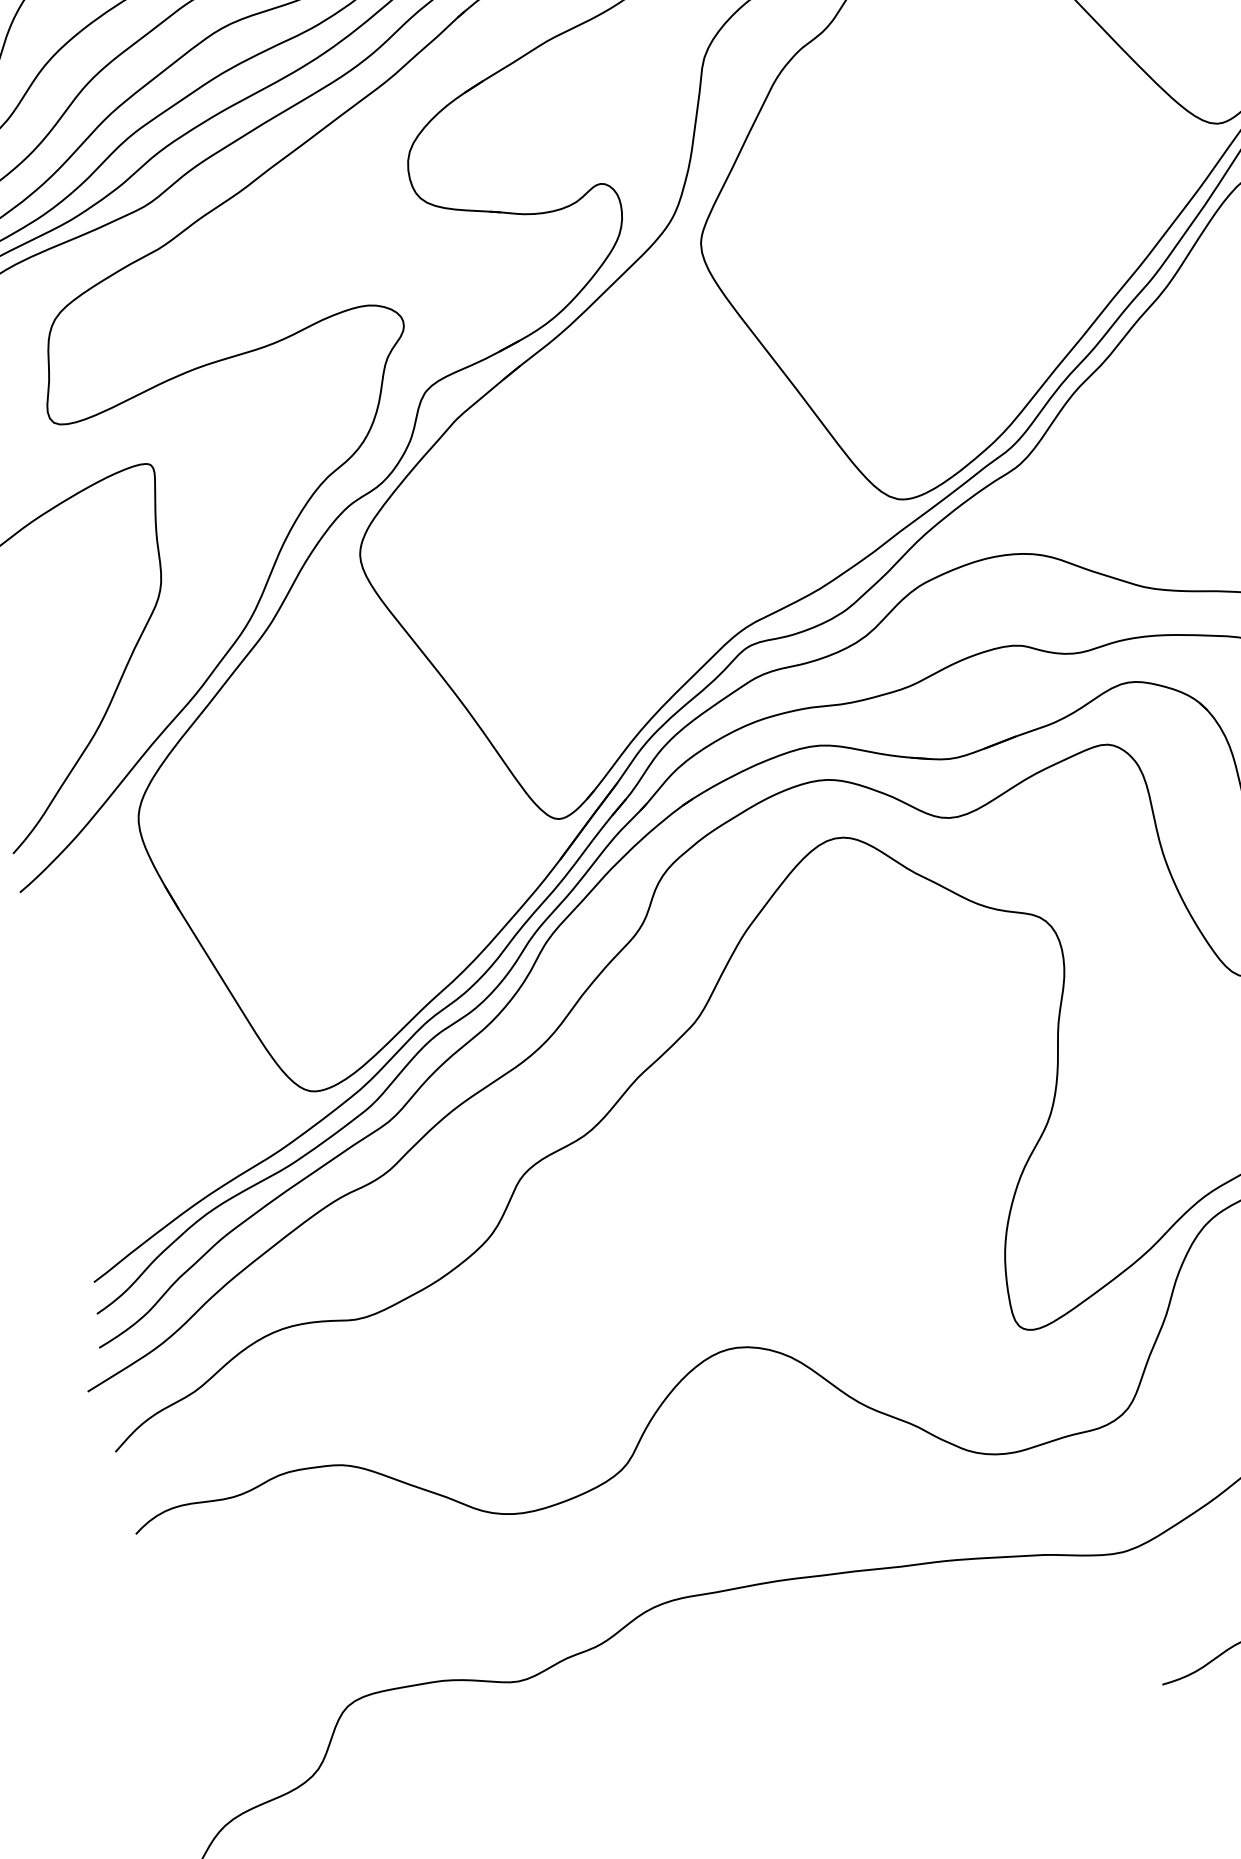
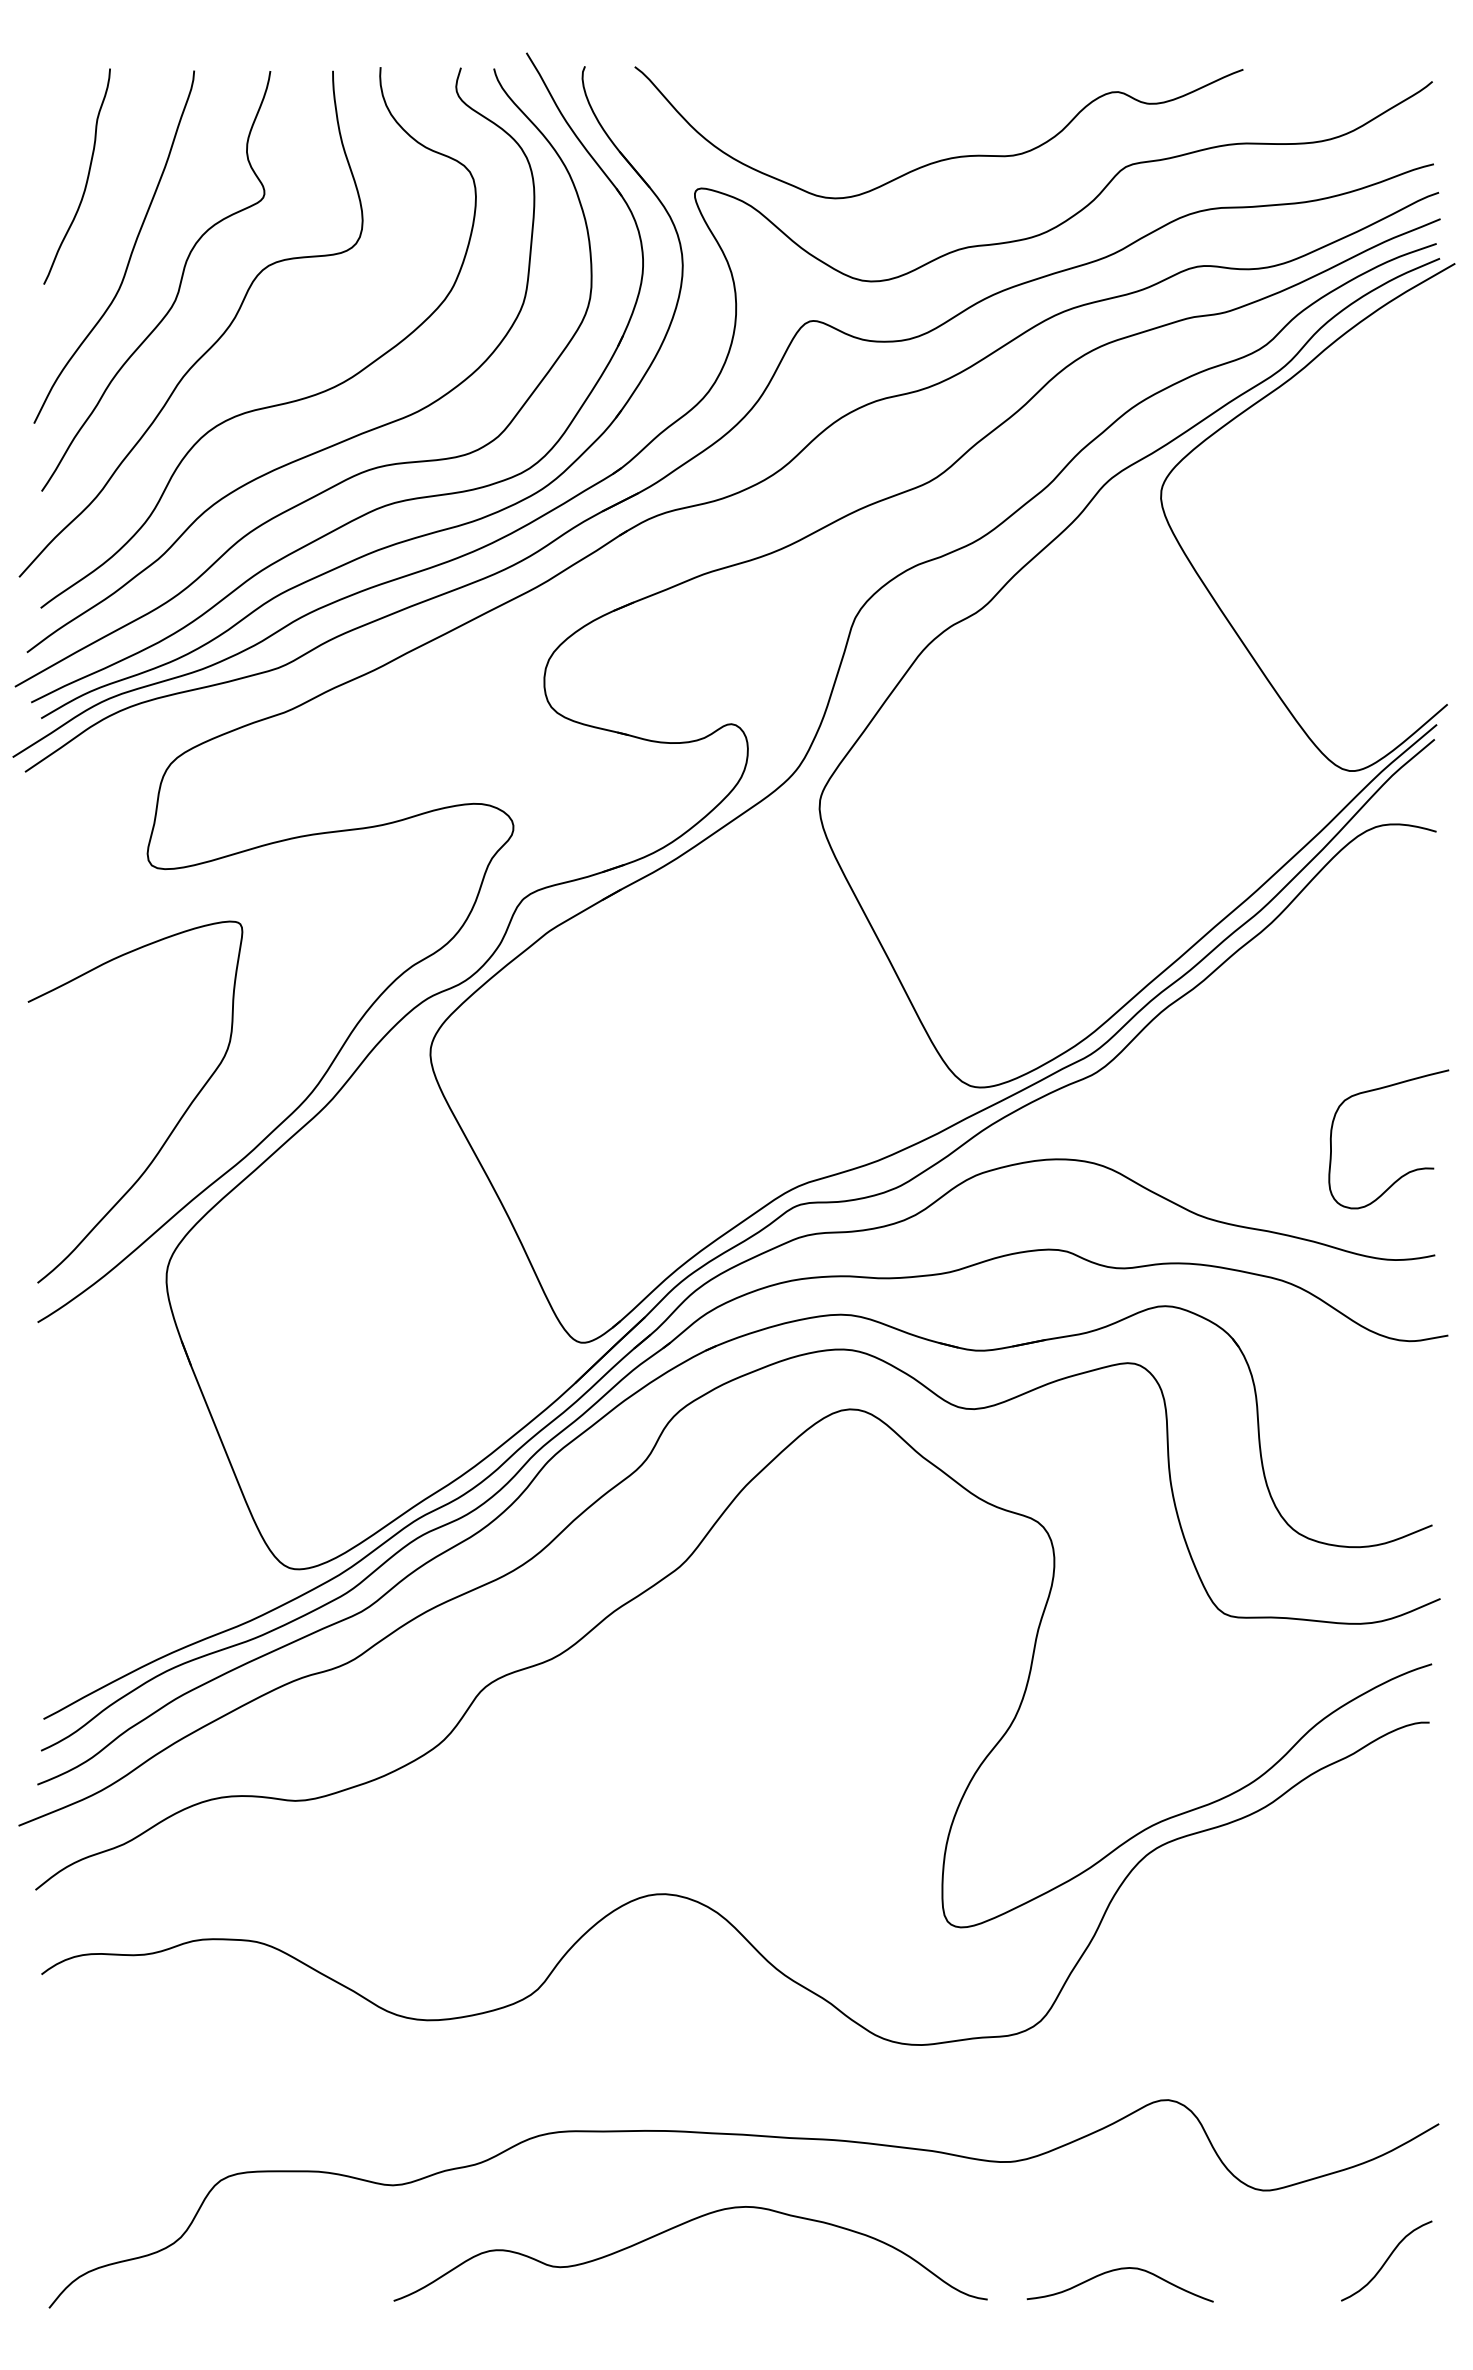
curve: (805, 1674) -> (677, 2227), added

